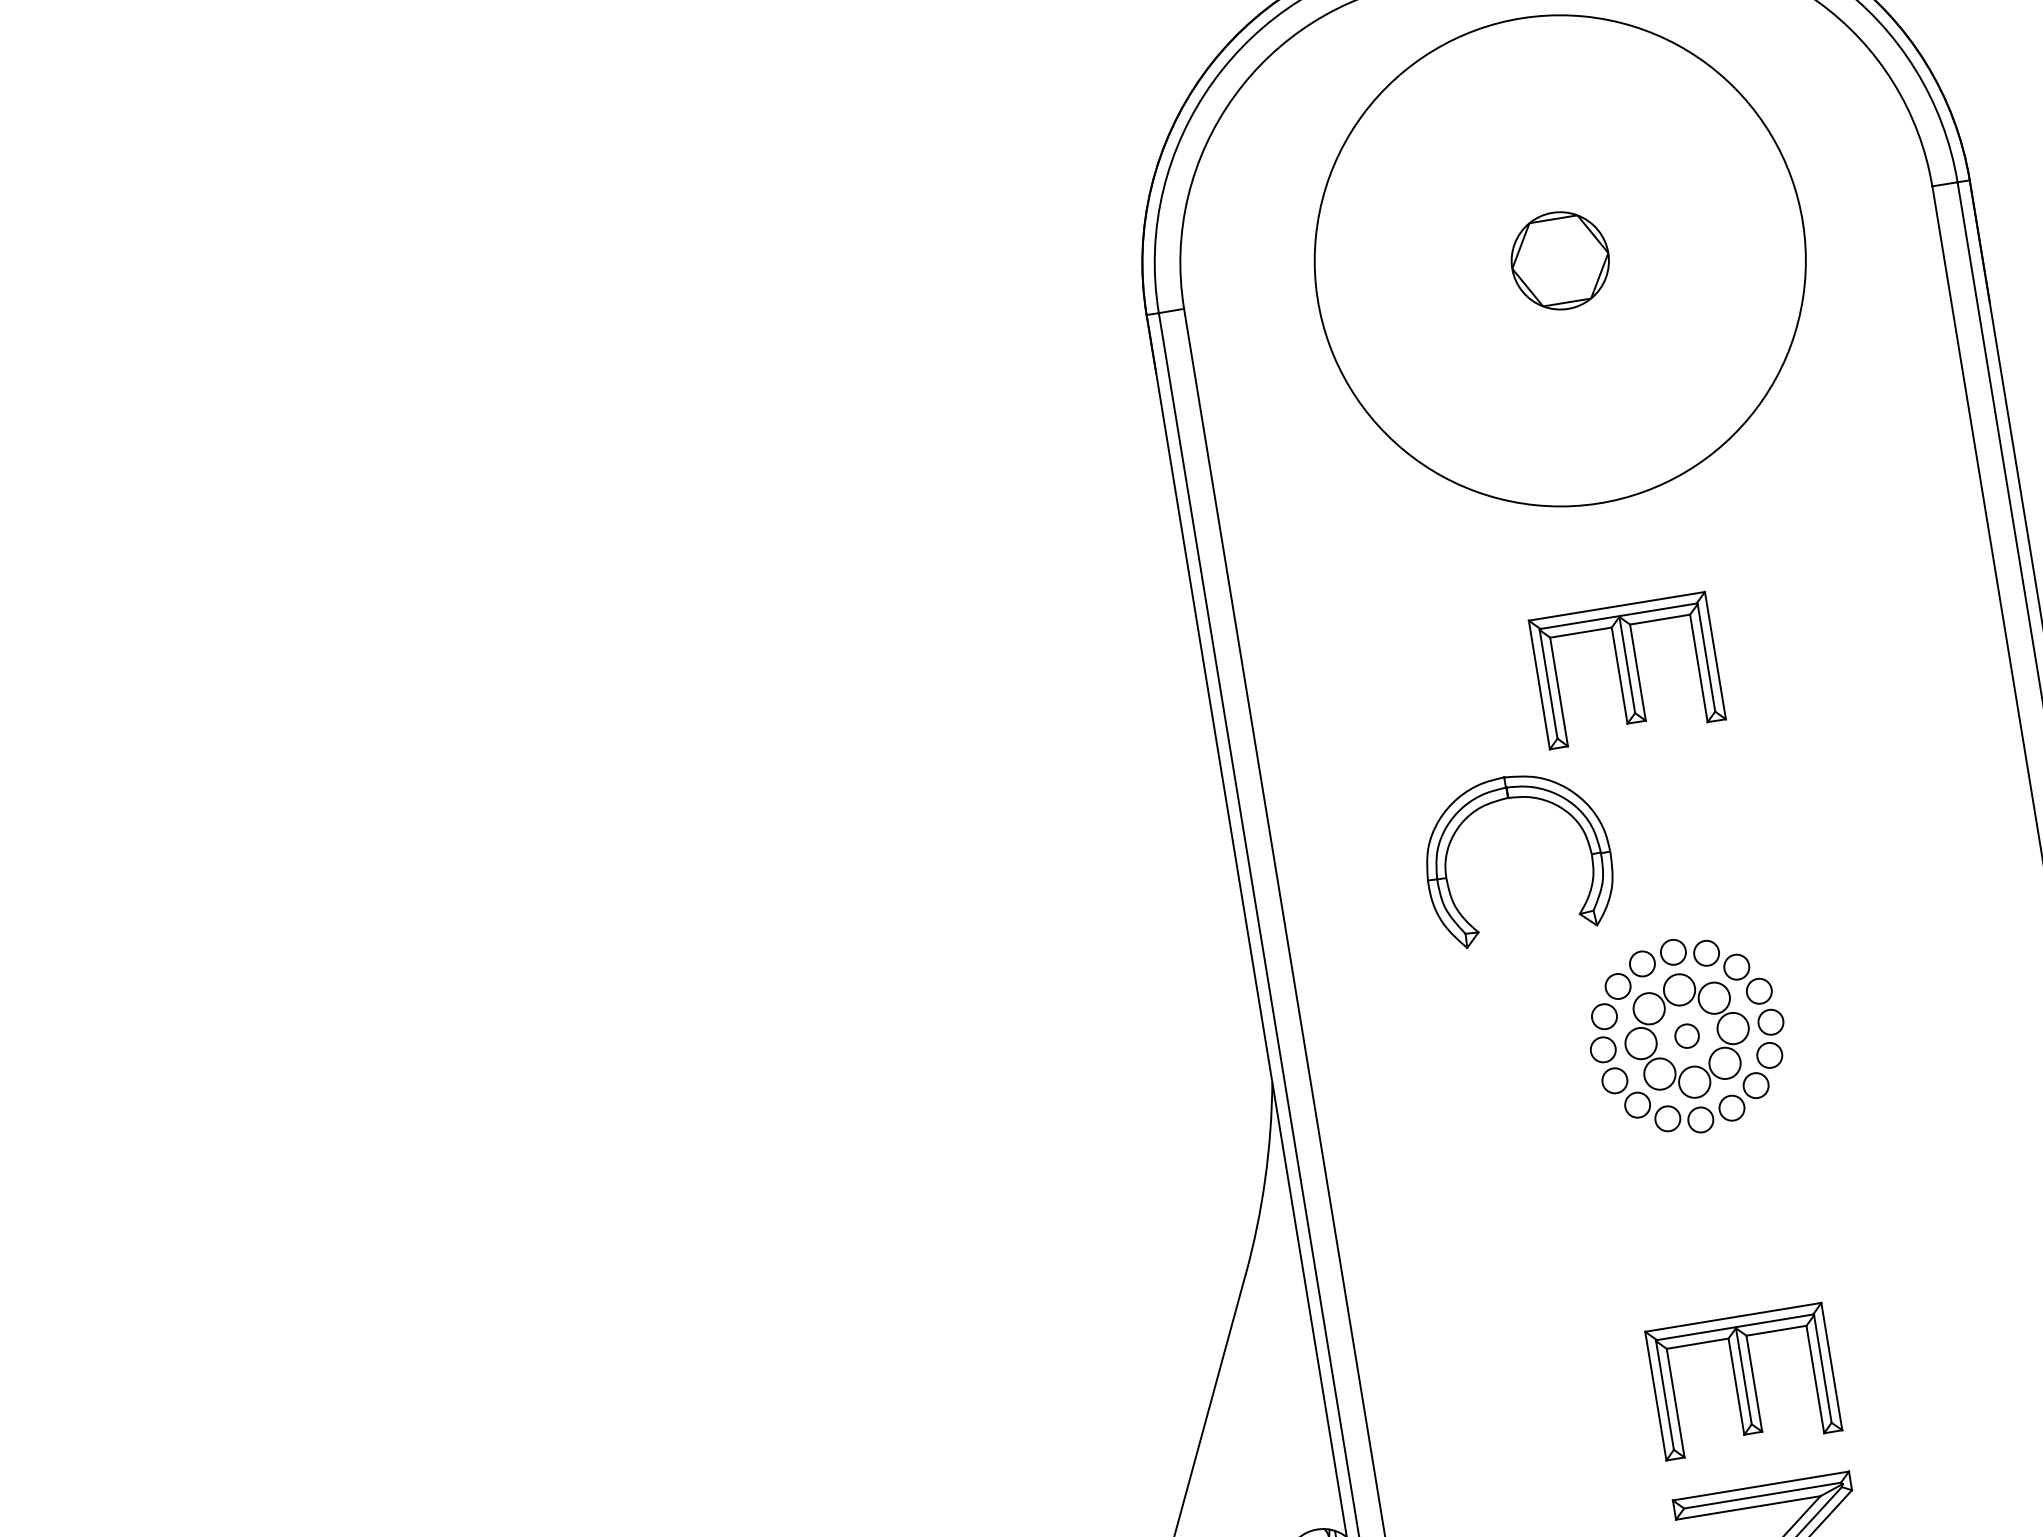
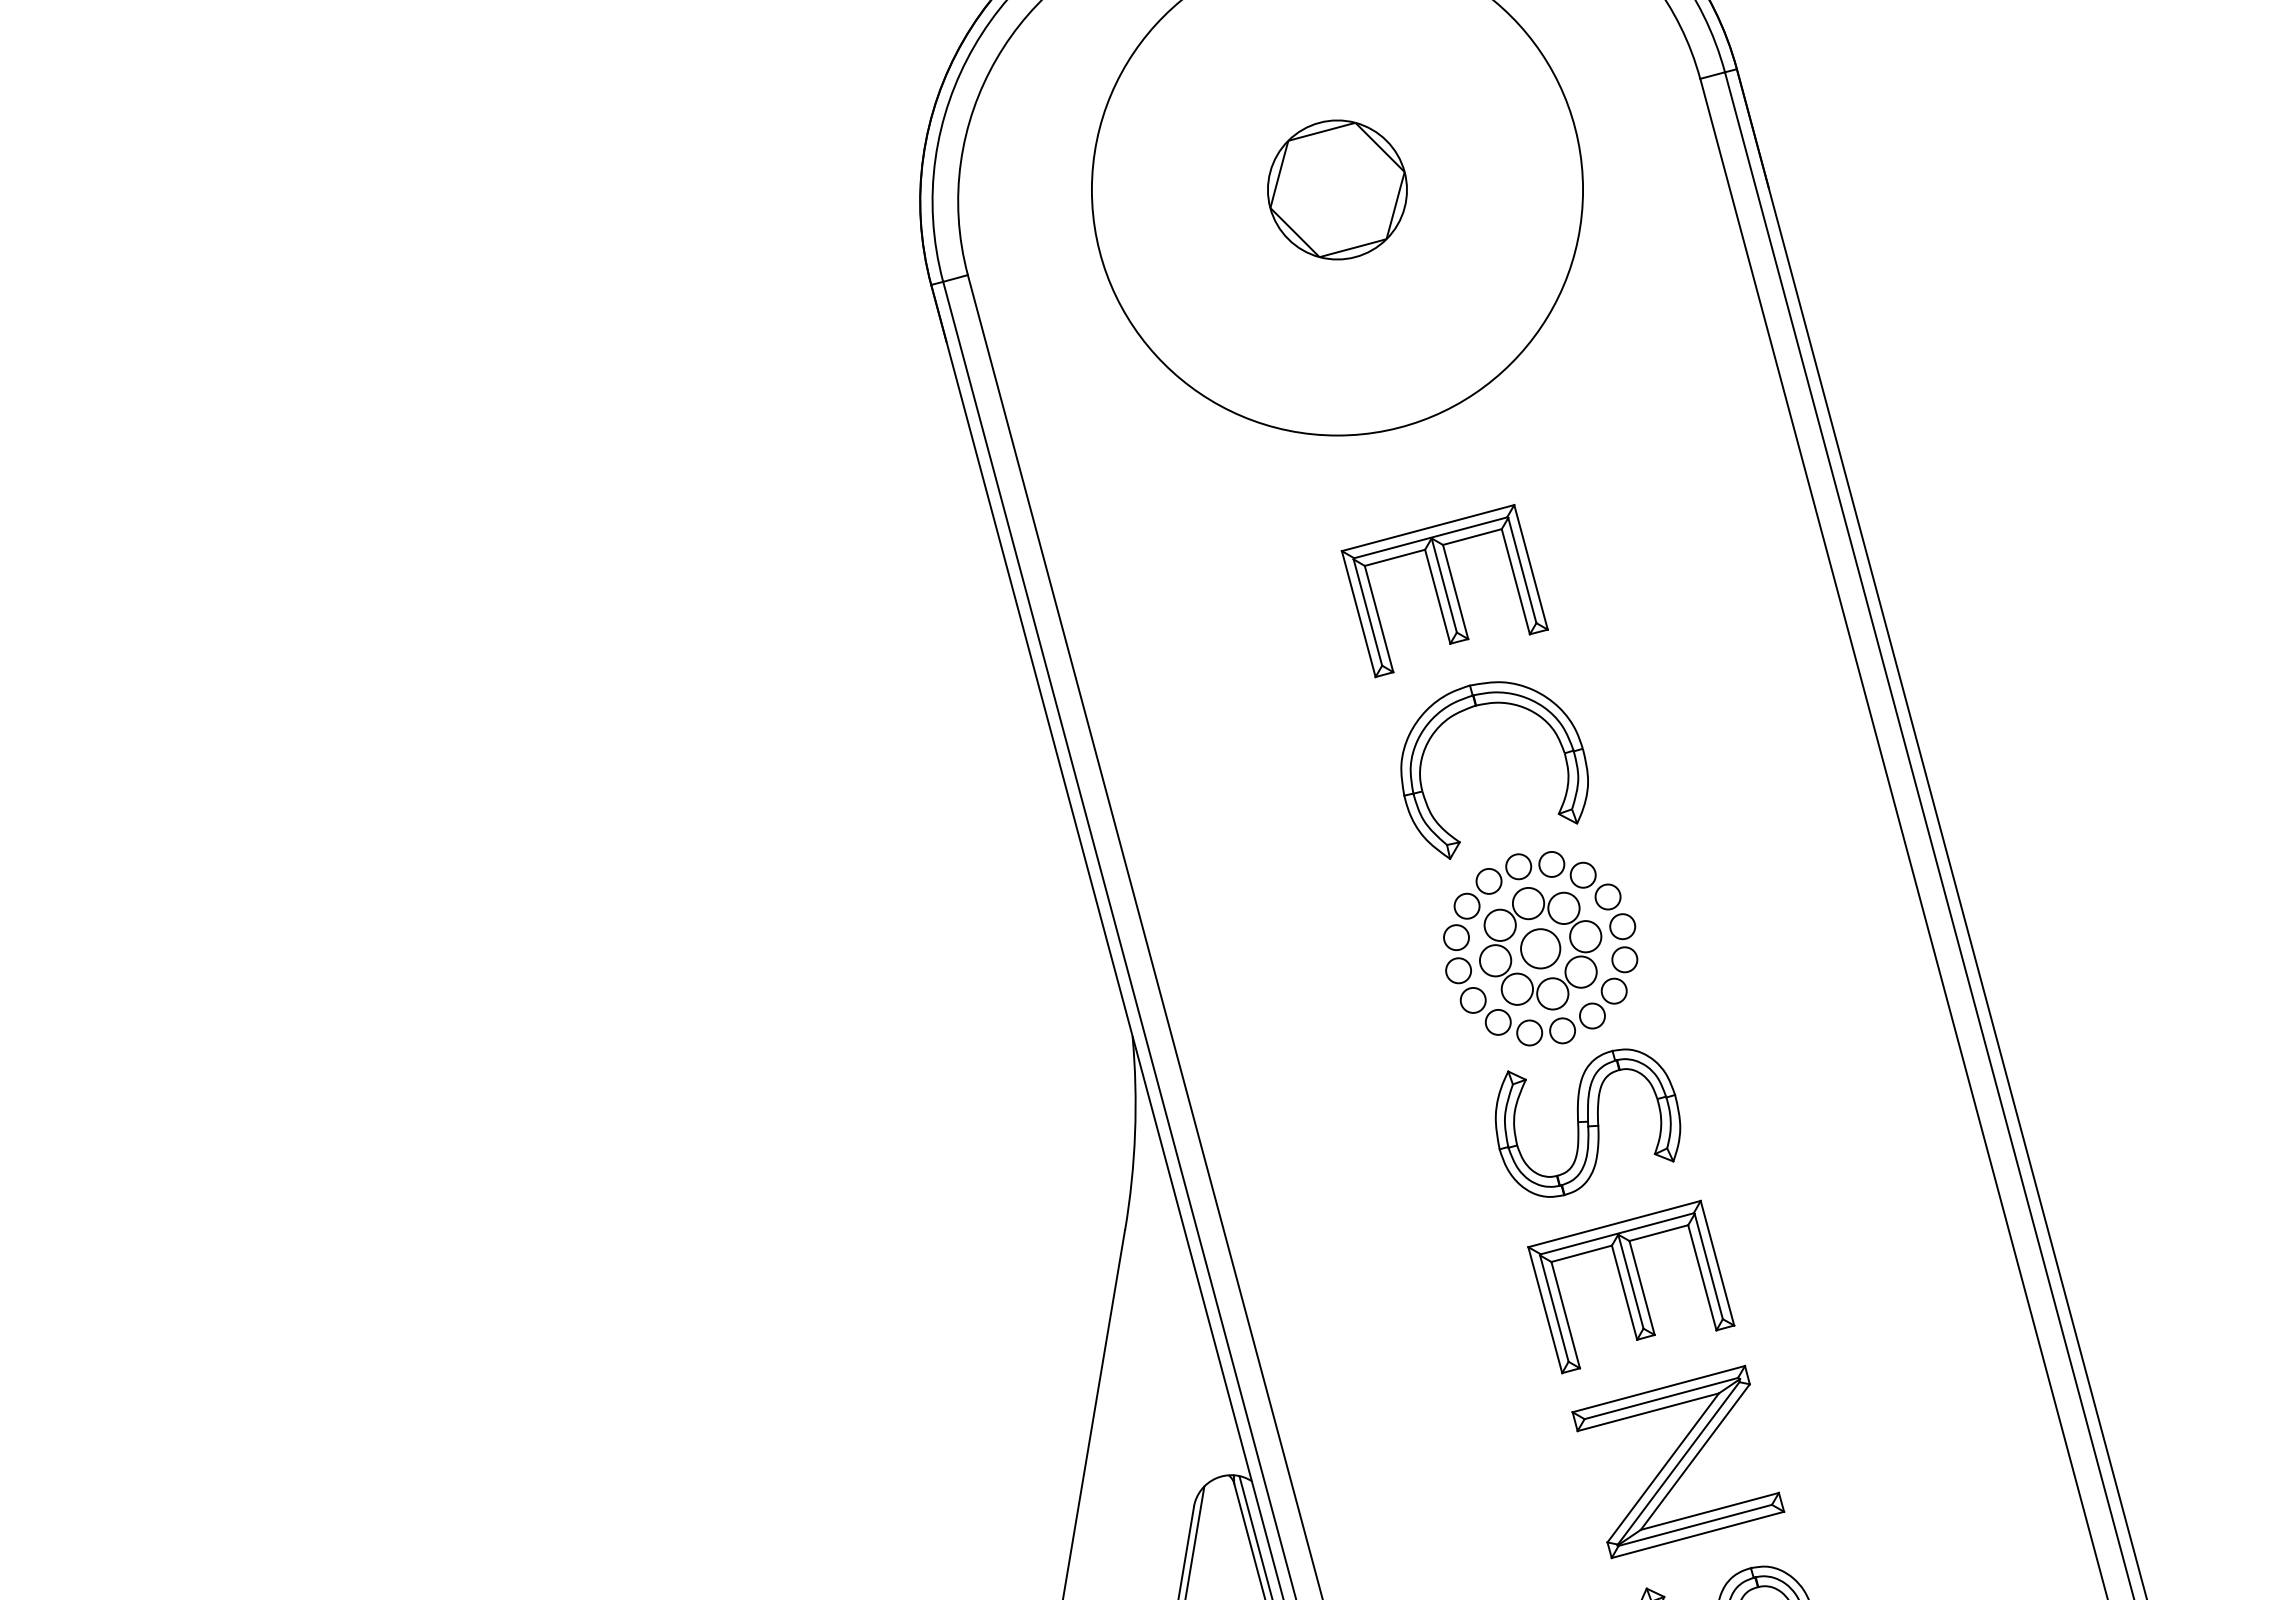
part: (1560, 260) -> (1337, 189), size x1.43
part: (1515, 798) -> (1483, 705), moved
circle: (1686, 1035) -> (1540, 948), size x1.67
part: (1716, 1213) -> (1587, 1122), added

